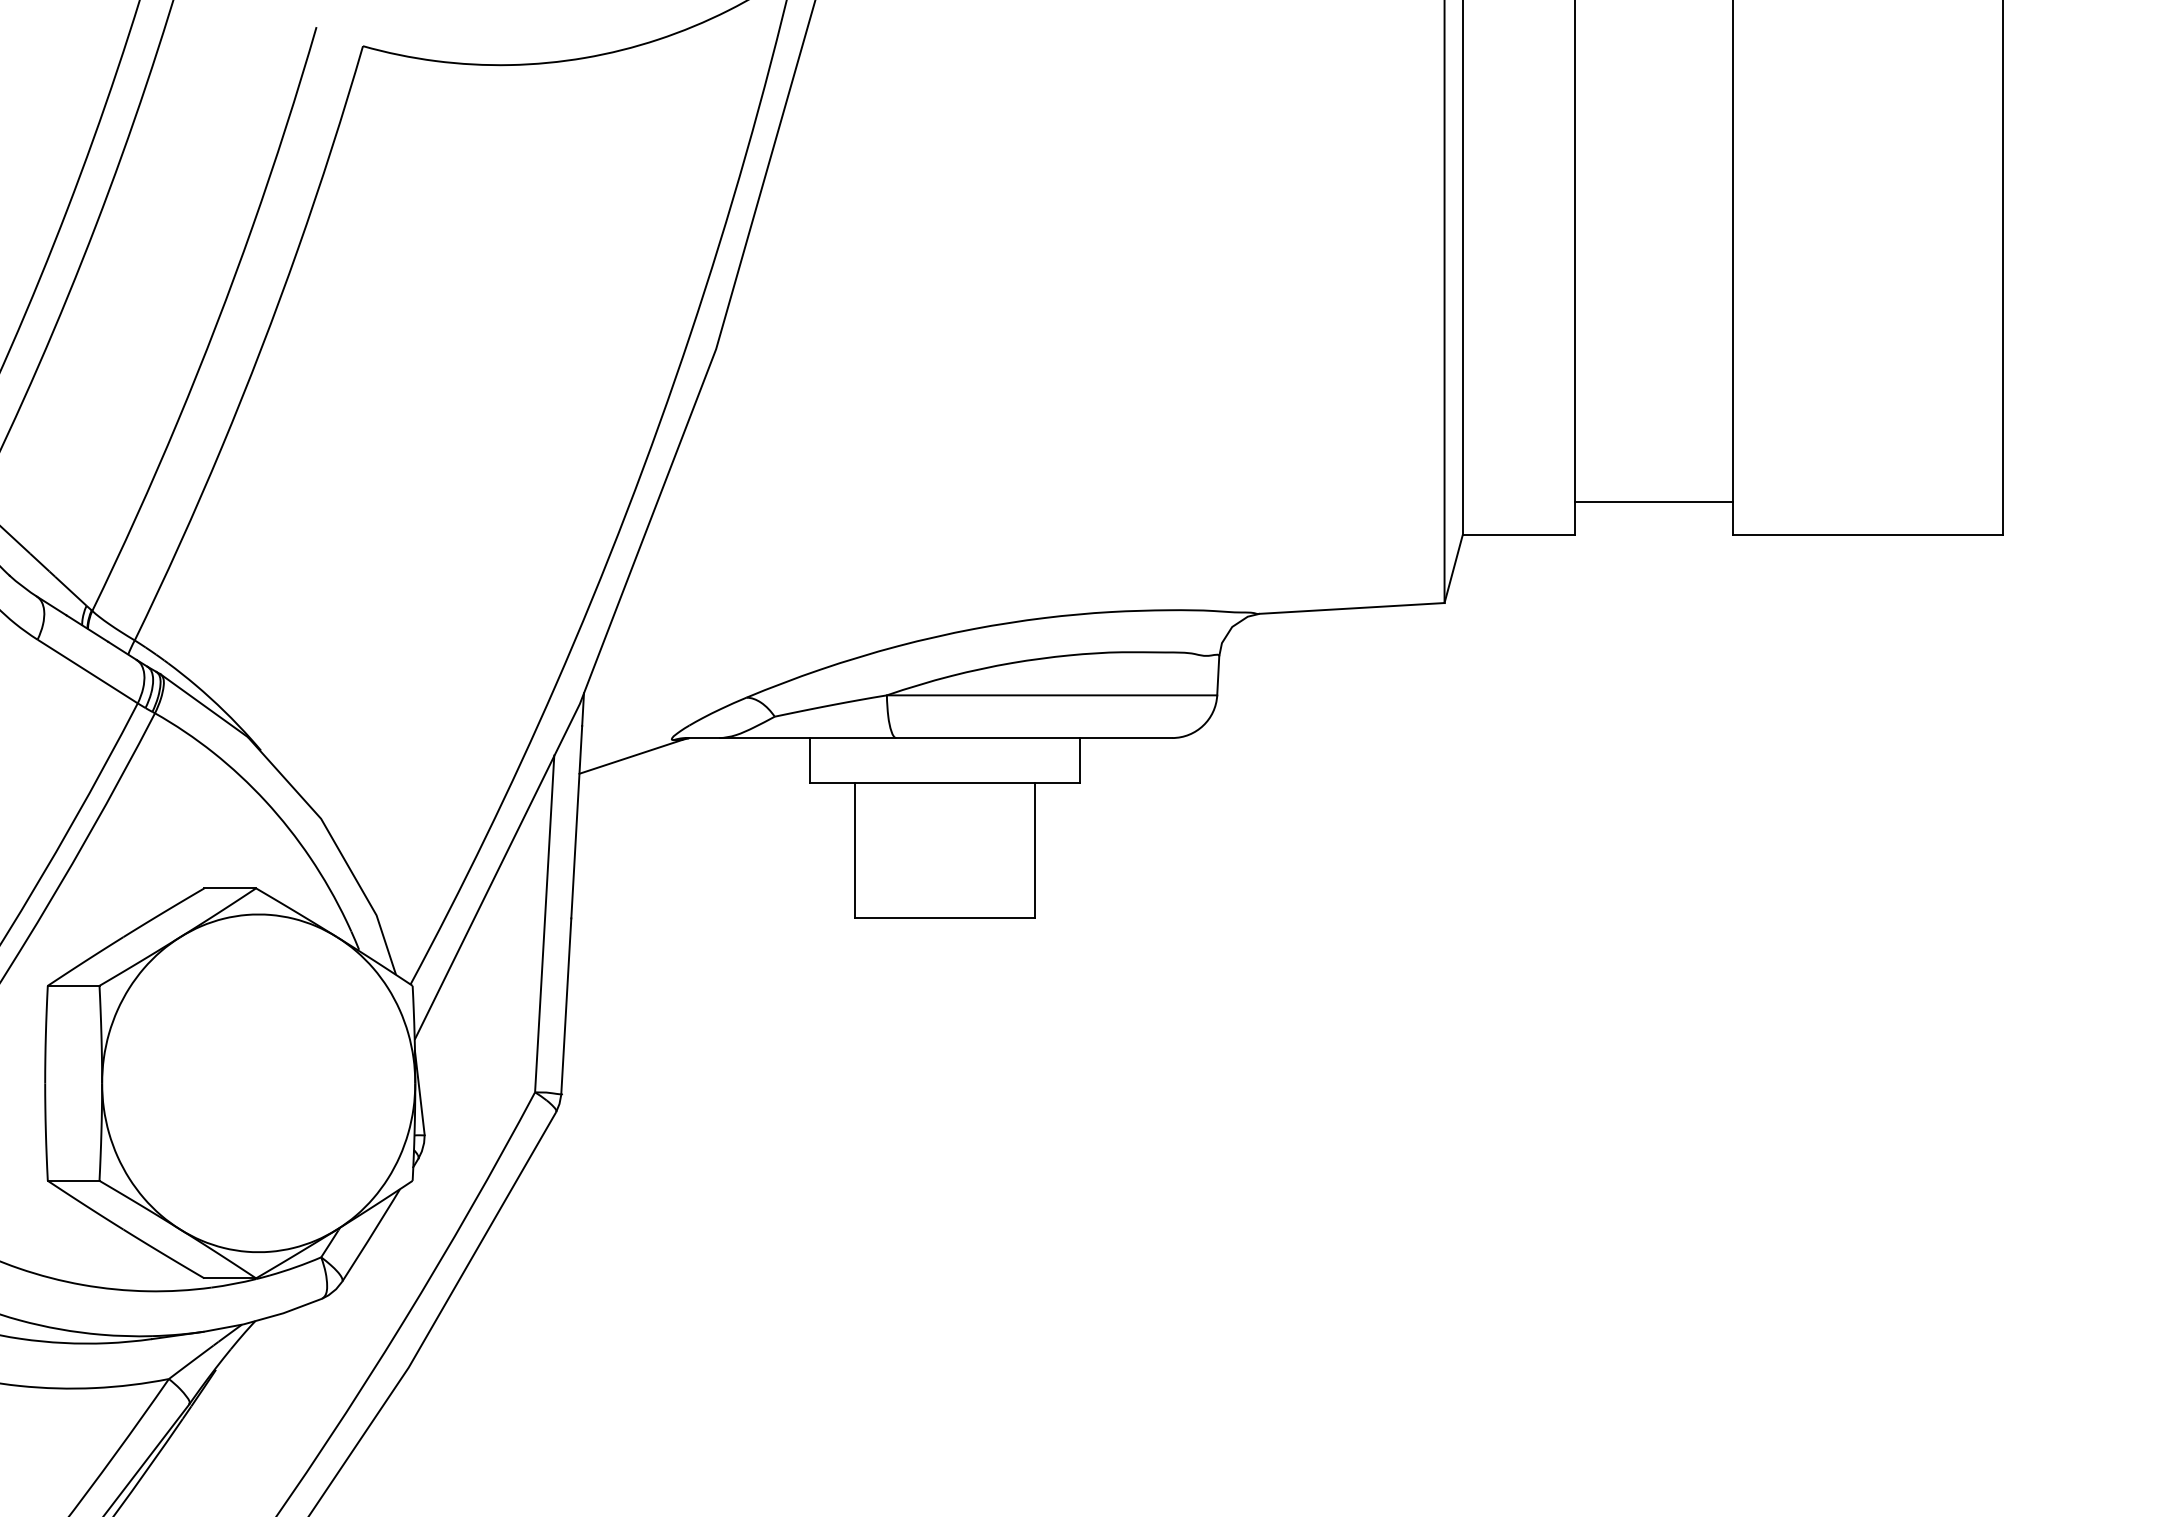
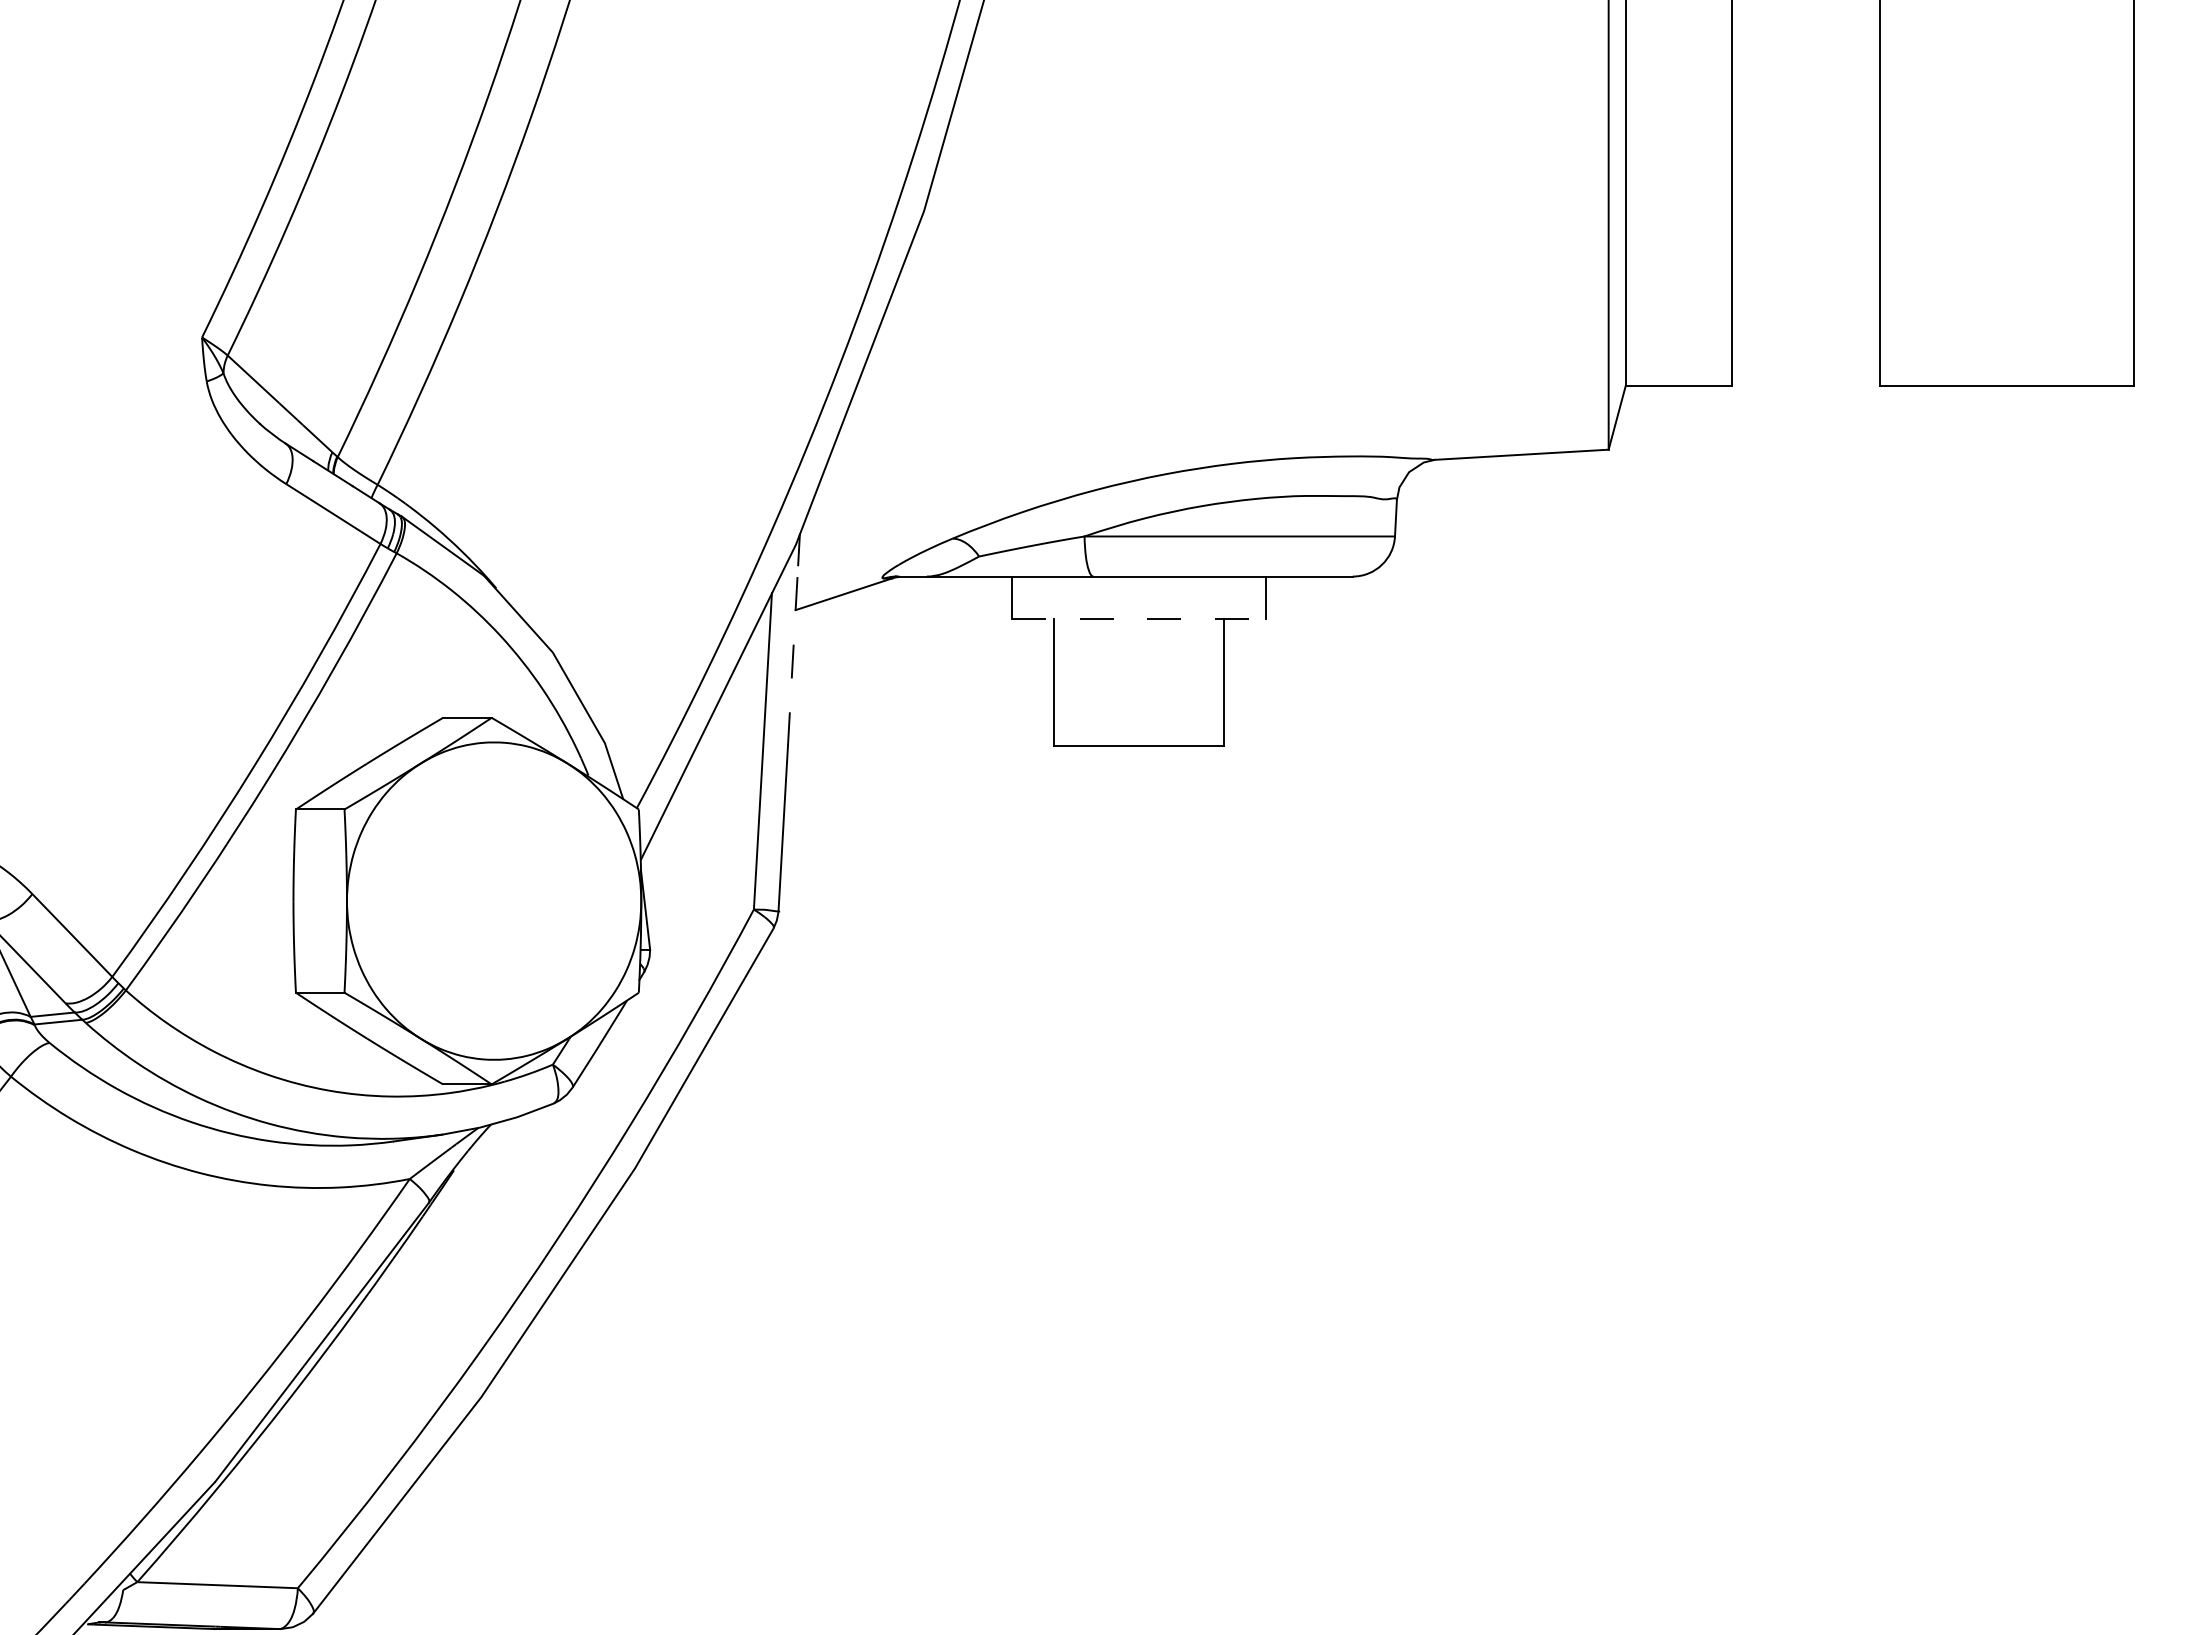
line: (1653, 501) -> (1805, 354), removed
line: (944, 782) -> (1138, 618), solid -> dashed
line: (577, 822) -> (793, 655), solid -> dashed

